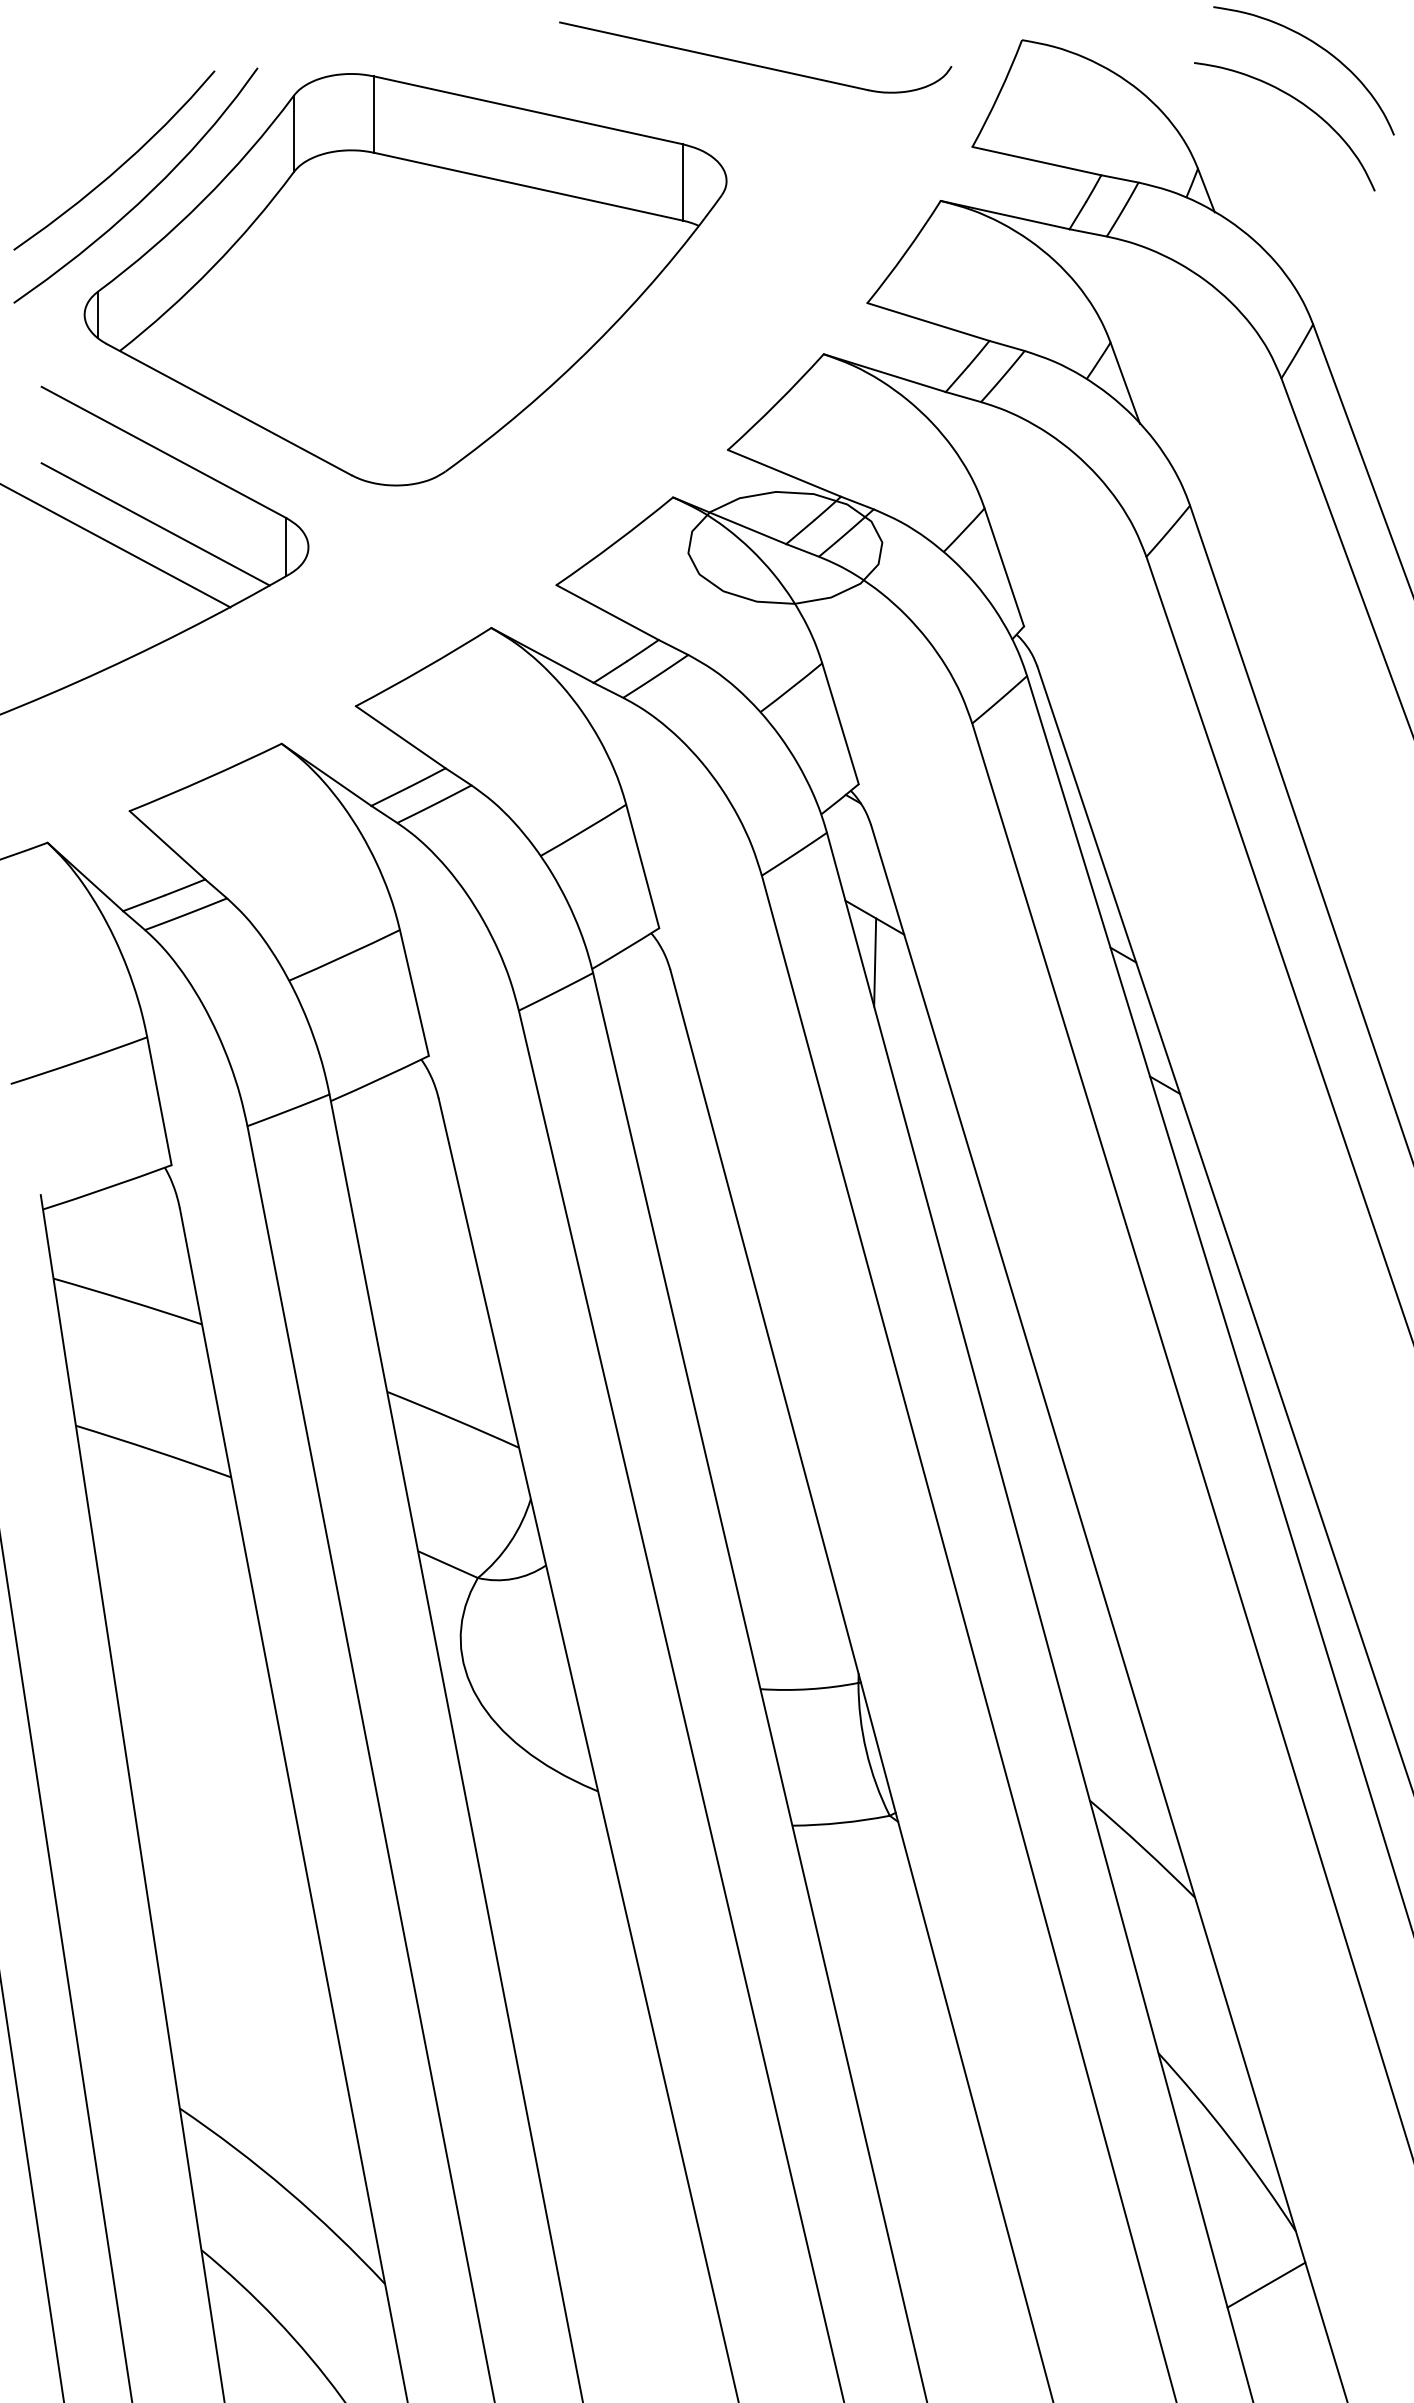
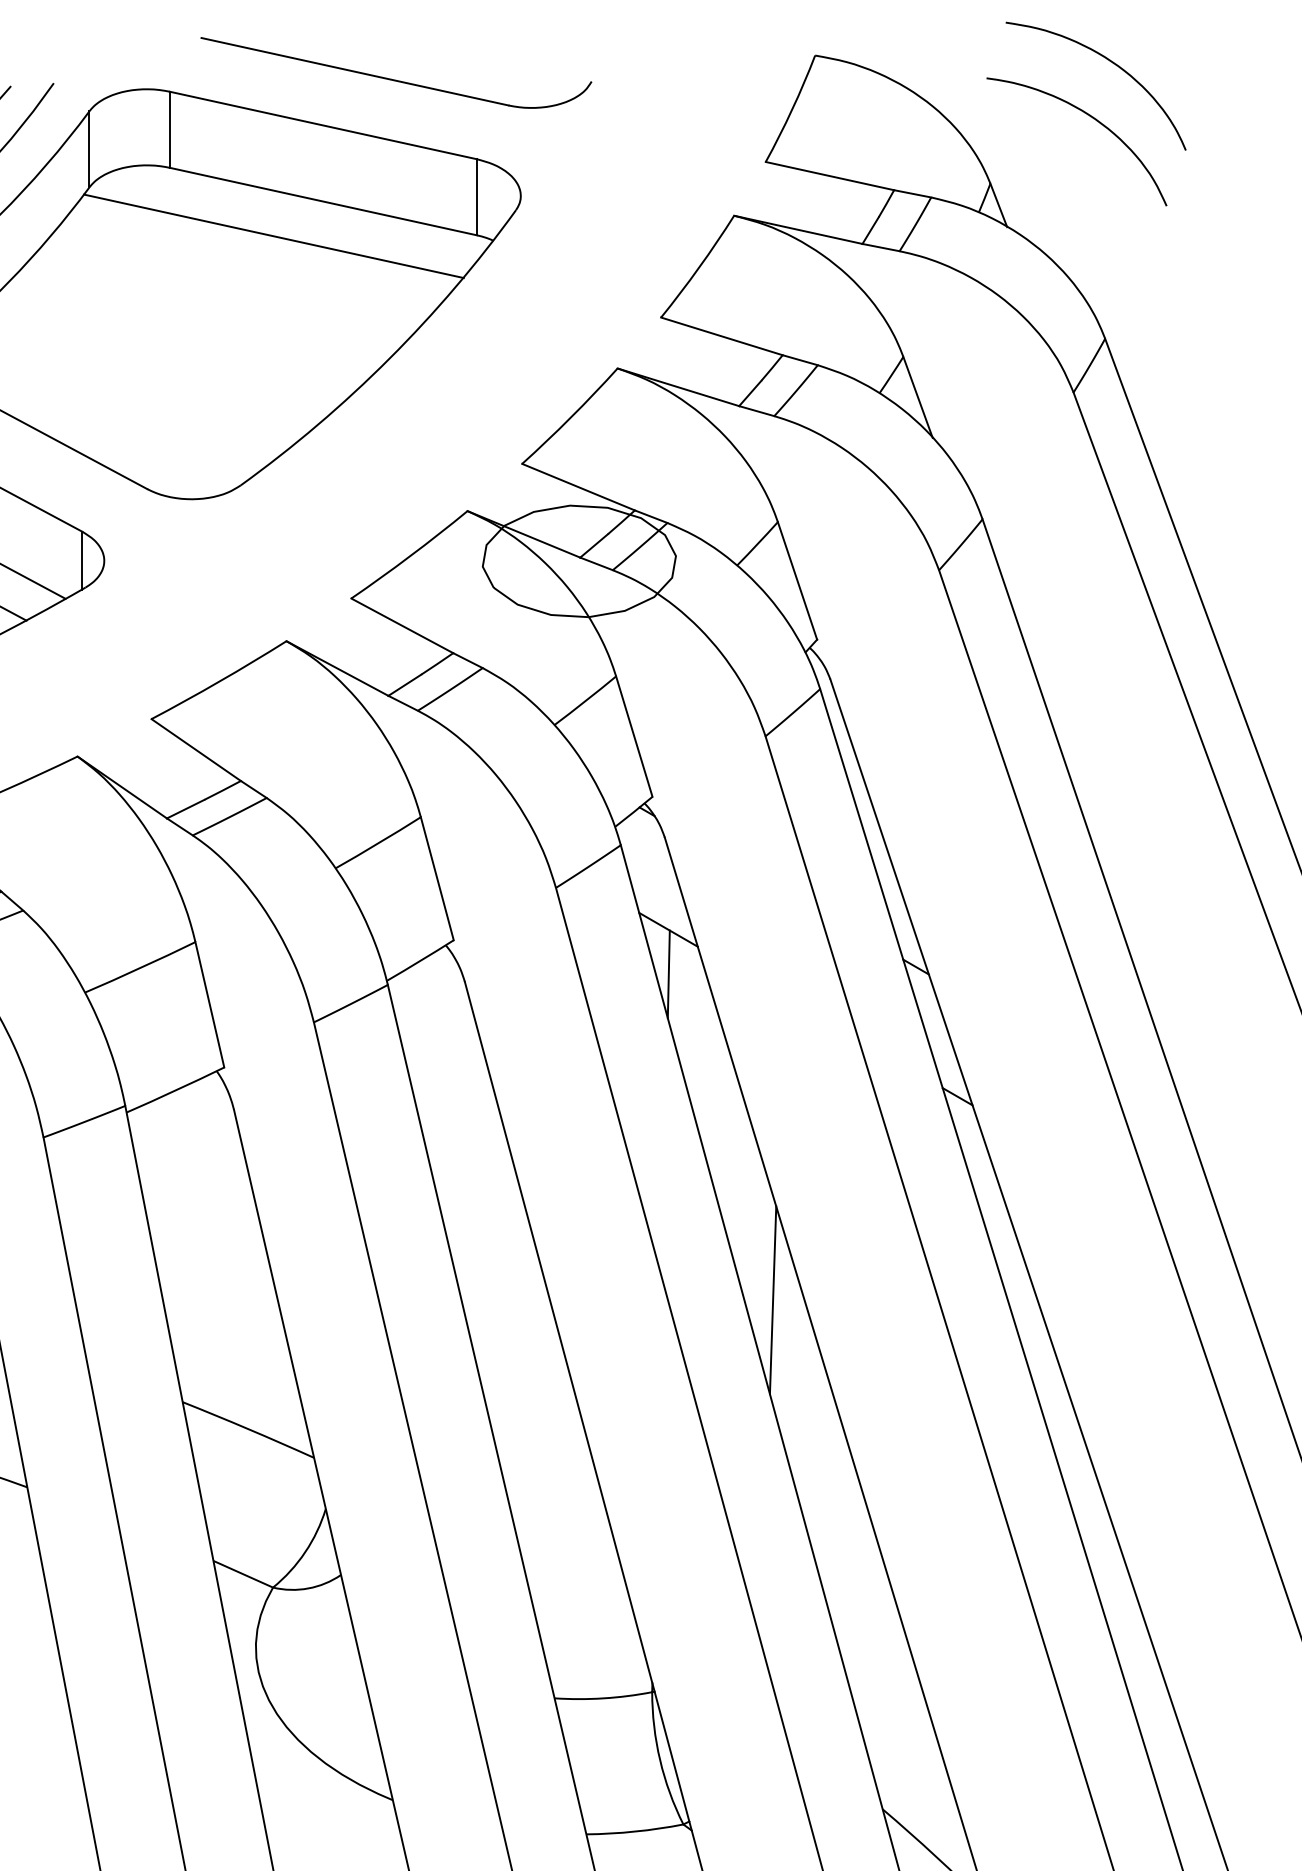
part: (752, 63) -> (393, 78), moved
line: (478, 221) -> (273, 236), added
line: (979, 1289) -> (772, 1300), added

